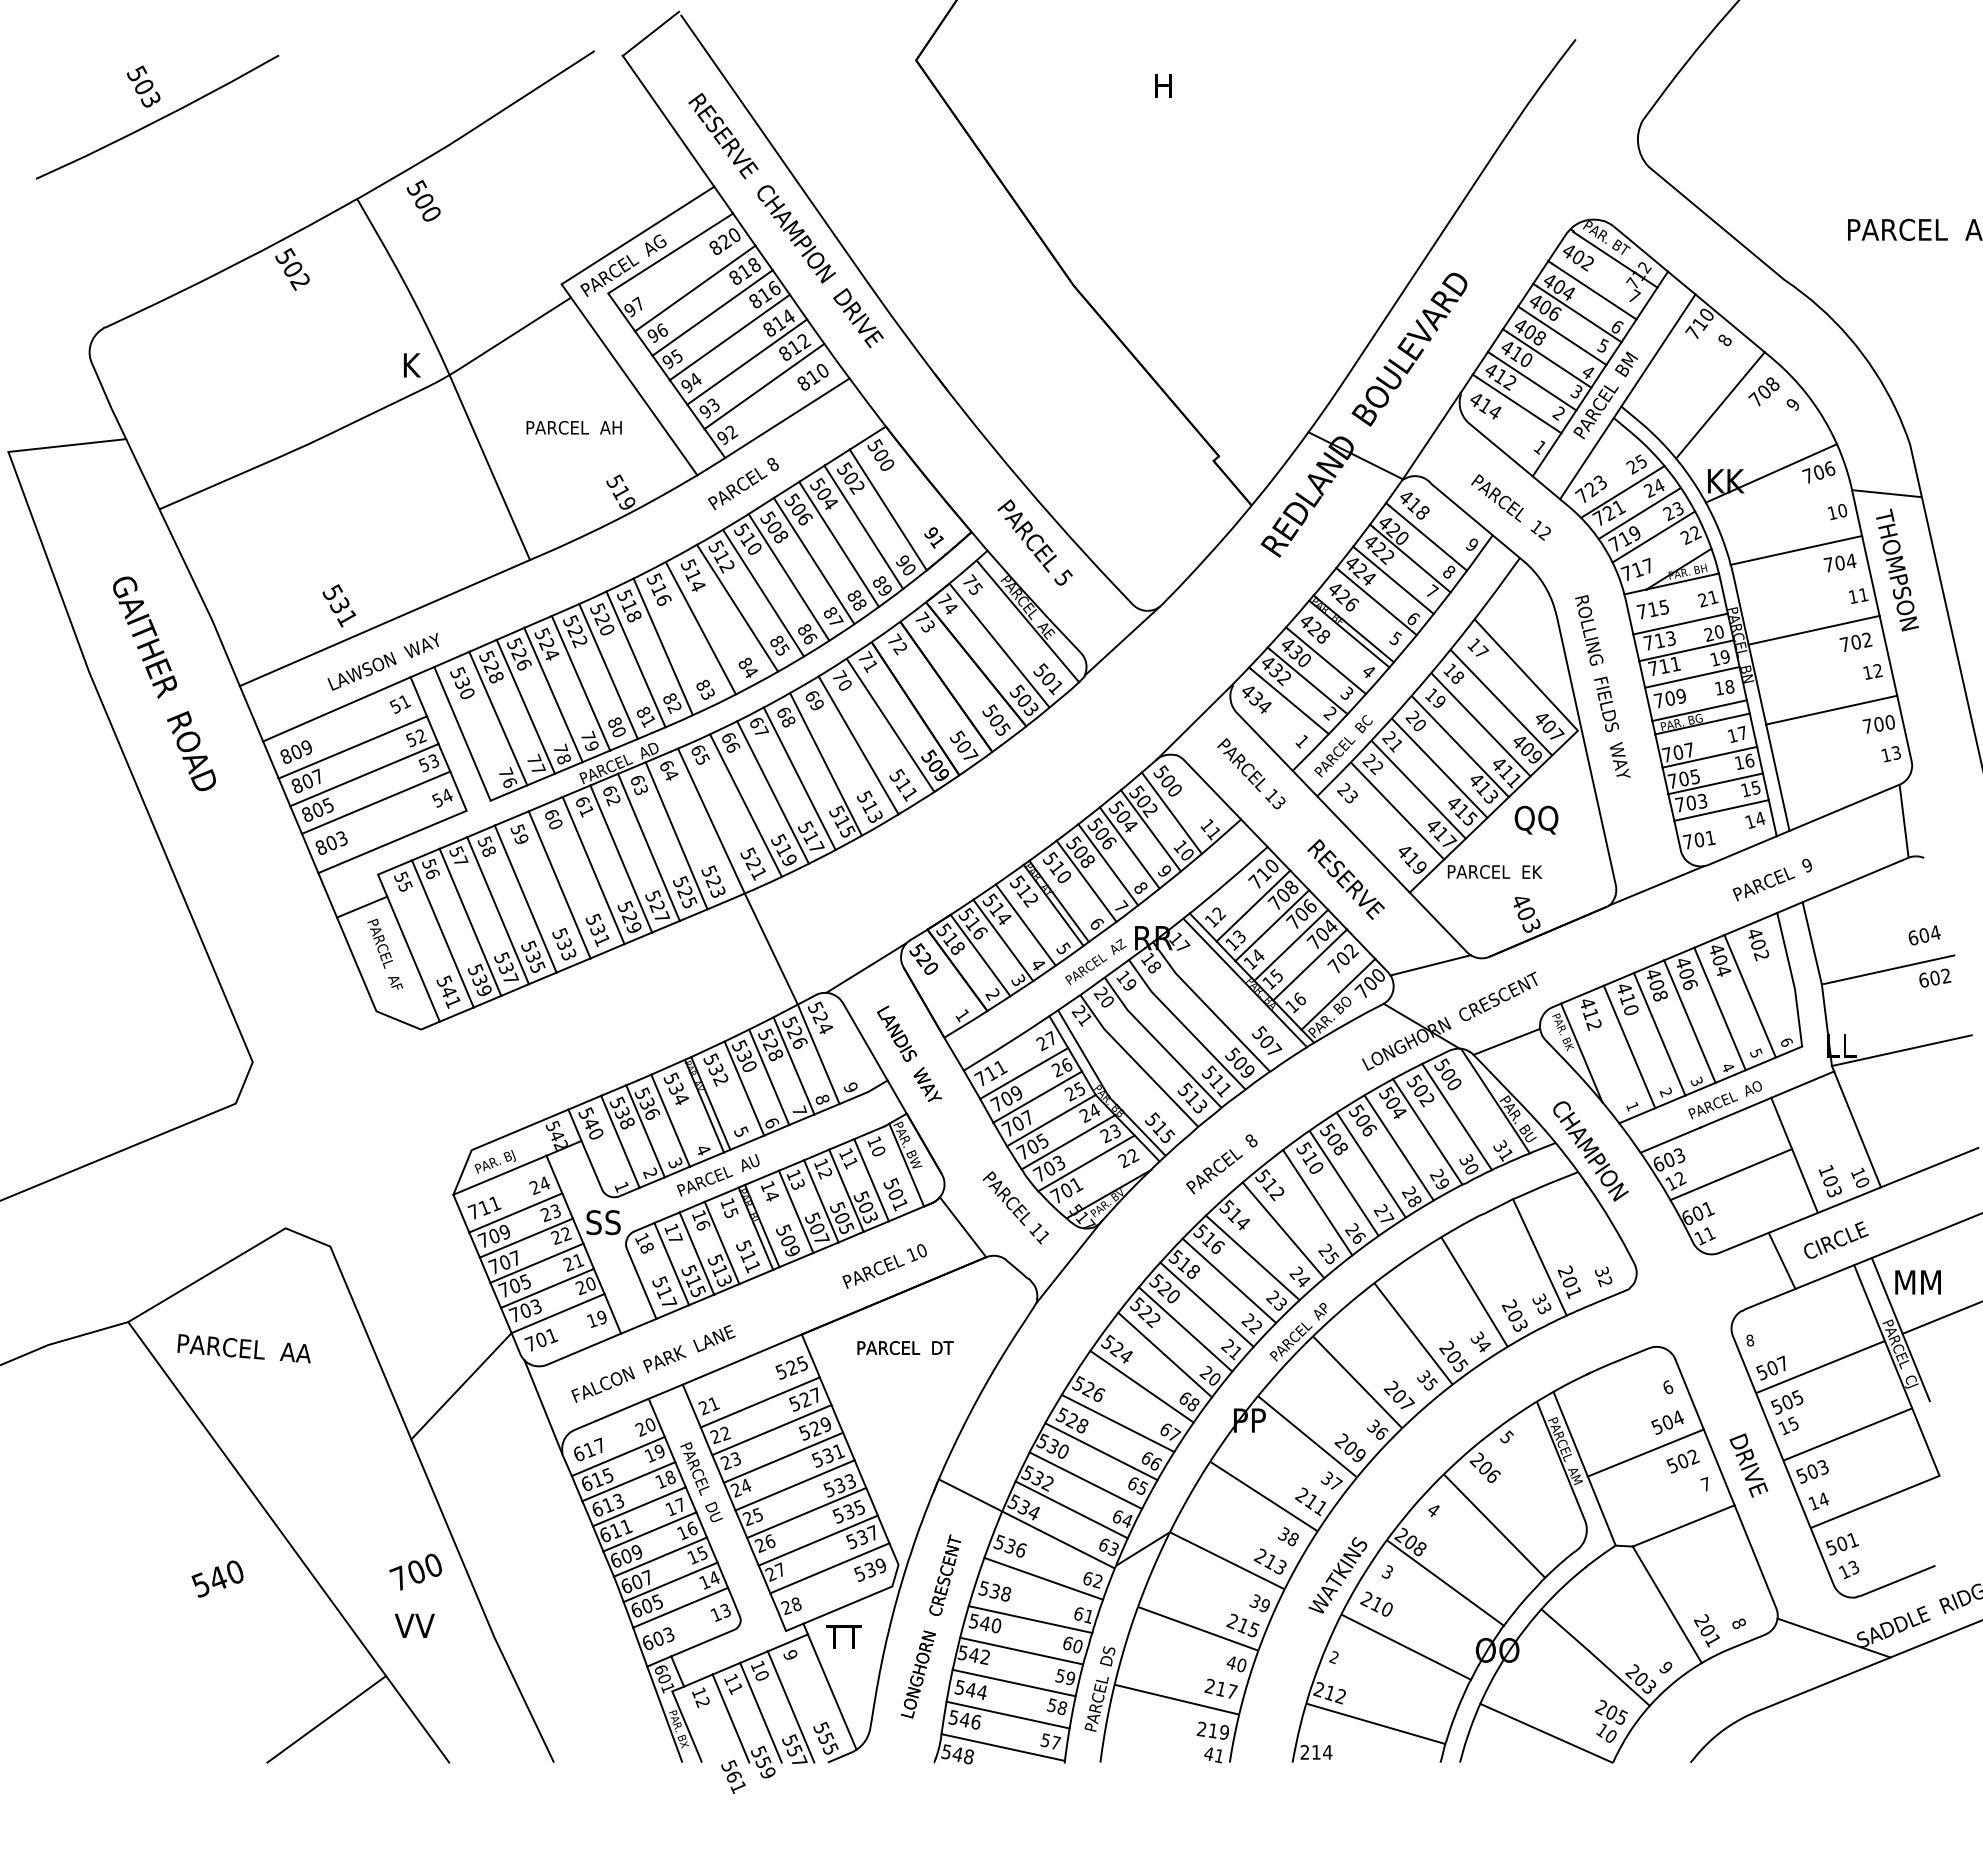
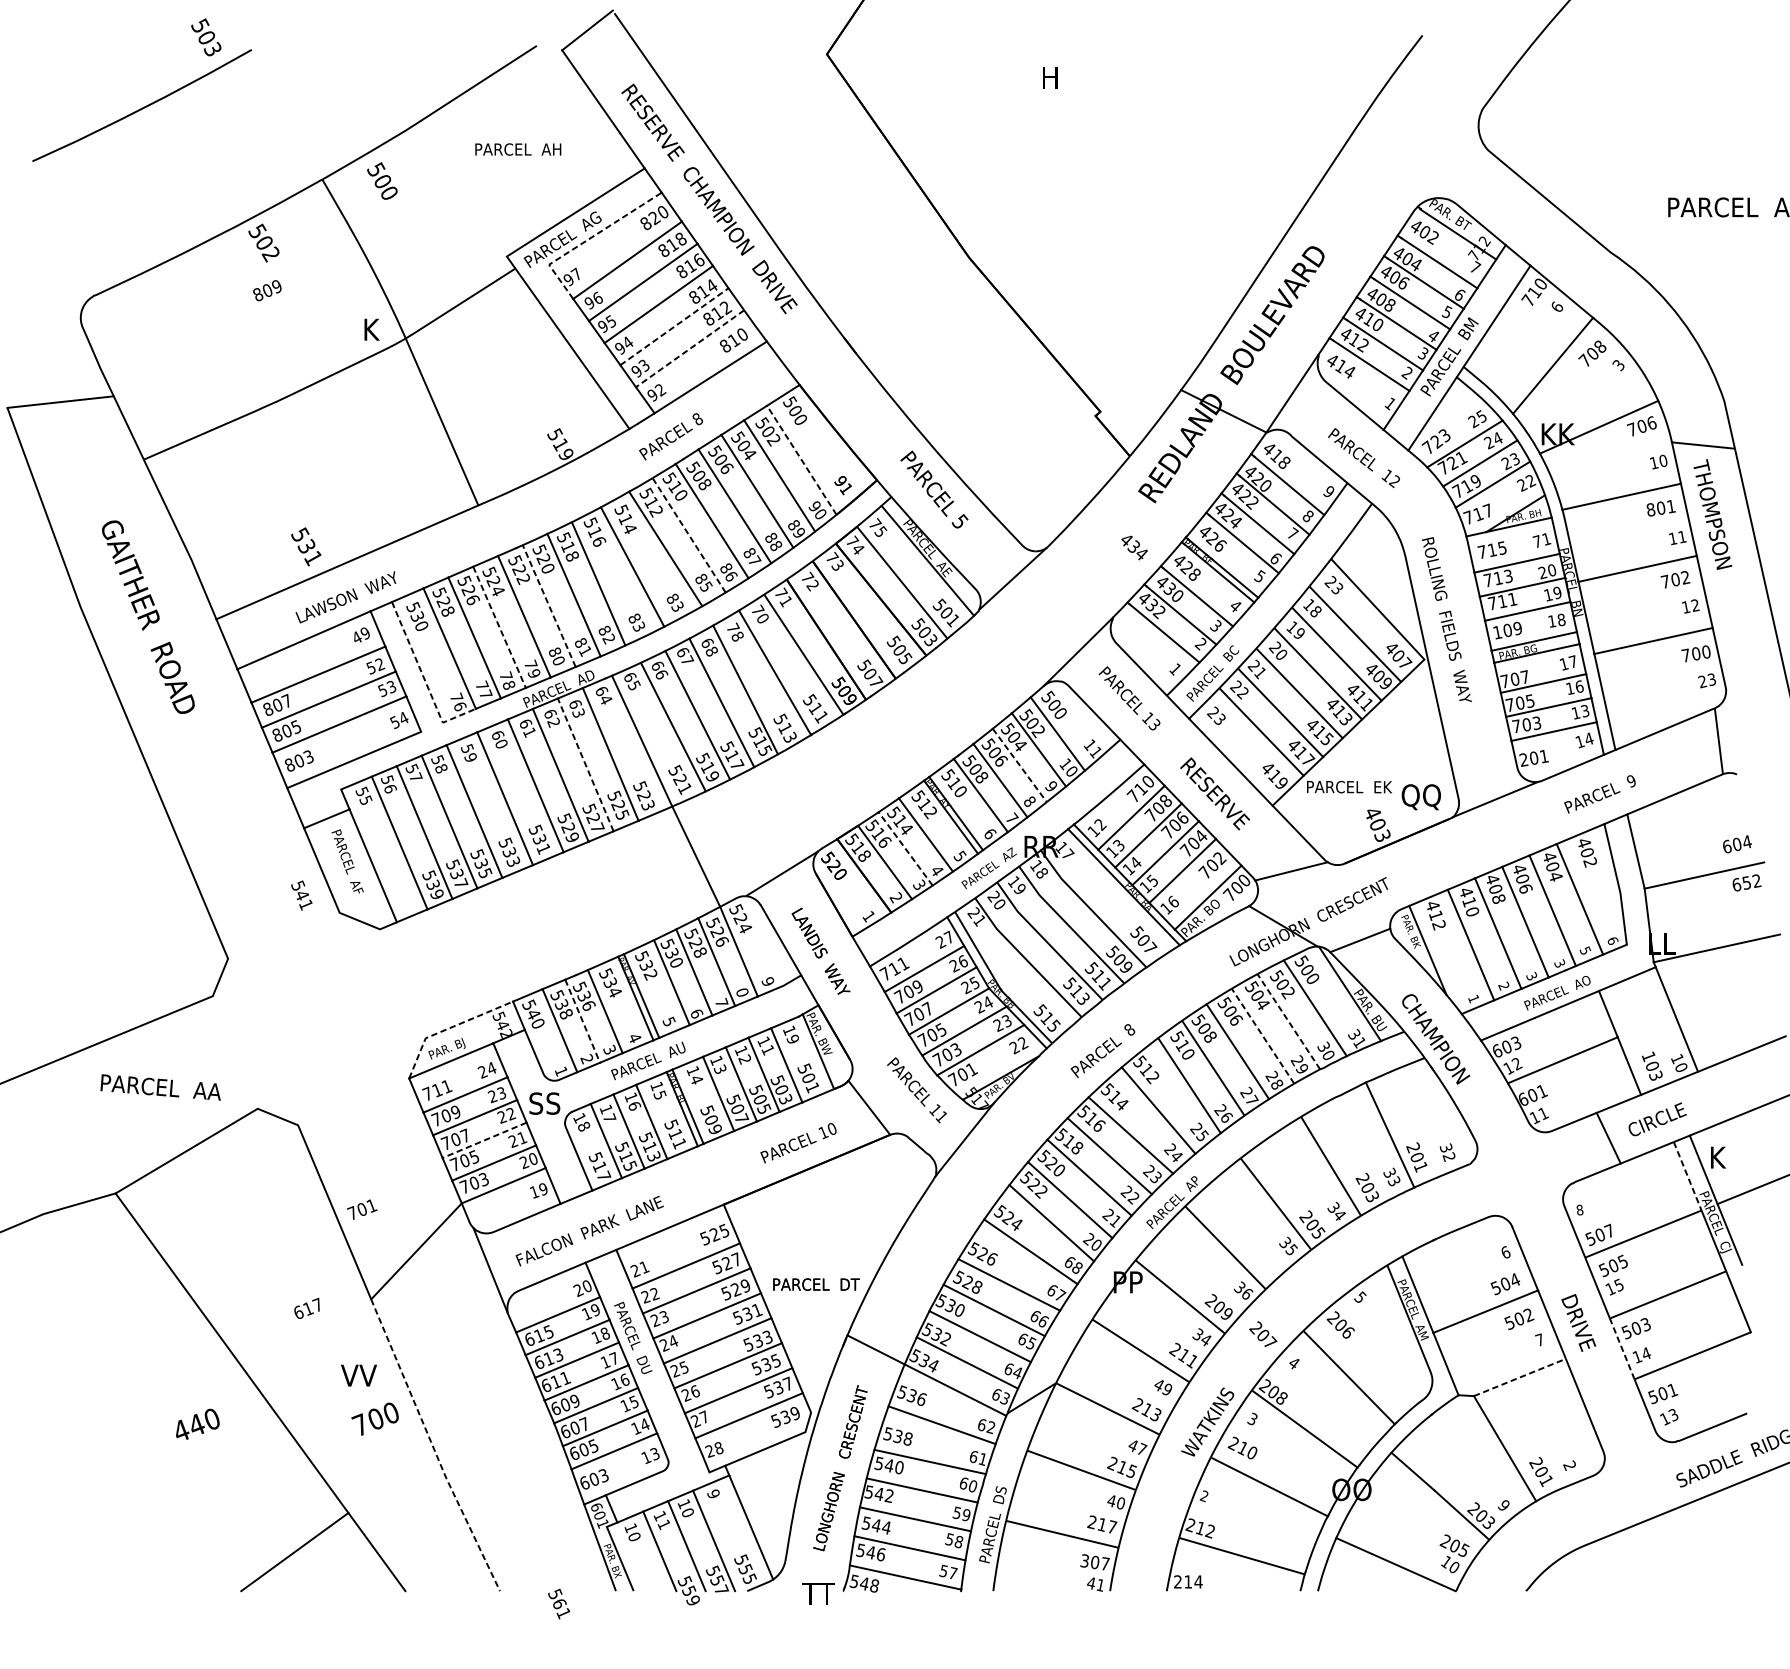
text: (143, 86) -> (206, 37), moved
line: (651, 266) -> (588, 240), solid -> dashed
text: (1723, 340) -> (1555, 307), 8 -> 6
line: (747, 362) -> (674, 327), solid -> dashed
line: (764, 386) -> (690, 348), solid -> dashed
text: (1792, 404) -> (1618, 365), 9 -> 3
text: (573, 427) -> (517, 149), moved
line: (888, 510) -> (802, 460), solid -> dashed
text: (1839, 562) -> (1660, 507), 704 -> 801
line: (763, 592) -> (689, 534), solid -> dashed
text: (1702, 599) -> (1536, 541), 21 -> 71
text: (1478, 648) -> (1334, 585), 17 -> 23
line: (608, 671) -> (549, 606), solid -> dashed
text: (750, 671) -> (677, 606), 84 -> 83
line: (553, 695) -> (499, 627), solid -> dashed
text: (814, 699) -> (735, 631), 69 -> 78
text: (1256, 699) -> (1134, 547), moved
text: (1658, 700) -> (1497, 632), 709 -> 109
text: (400, 704) -> (361, 635), 51 -> 49
text: (295, 751) -> (266, 290), moved
line: (470, 753) -> (424, 680), solid -> dashed
text: (1886, 755) -> (1703, 681), 13 -> 23
text: (1755, 786) -> (1584, 709), 15 -> 13
text: (1536, 819) -> (1421, 796), moved
text: (1688, 841) -> (1524, 759), 701 -> 201
line: (648, 847) -> (585, 764), solid -> dashed
line: (1130, 848) -> (1020, 765), solid -> dashed
line: (1003, 940) -> (905, 848), solid -> dashed
text: (1934, 977) -> (1746, 882), 602 -> 652
text: (448, 991) -> (301, 894), moved
text: (1727, 1066) -> (1559, 962), 4 -> 3
text: (822, 1099) -> (742, 992), 8 -> 0
line: (645, 1131) -> (582, 1021), solid -> dashed
line: (1427, 1131) -> (1288, 1021), solid -> dashed
line: (497, 1139) -> (449, 1028), solid -> dashed
line: (1399, 1147) -> (1263, 1035), solid -> dashed
text: (877, 1151) -> (792, 1039), 10 -> 19
line: (536, 1263) -> (484, 1140), solid -> dashed
text: (1919, 1282) -> (1732, 1157), MM -> K
line: (1869, 1303) -> (1687, 1176), solid -> dashed
text: (541, 1339) -> (362, 1209), moved
text: (905, 1347) -> (816, 1284), moved
text: (243, 1348) -> (160, 1087), moved
text: (1398, 1394) -> (1262, 1333), moved
text: (588, 1449) -> (307, 1308), moved
text: (1336, 1484) -> (1206, 1340), 37 -> 34
line: (1796, 1493) -> (1621, 1348), solid -> dashed
line: (1683, 1525) -> (1519, 1377), solid -> dashed
text: (1287, 1536) -> (1162, 1387), 38 -> 49
text: (200, 1584) -> (180, 1430), 540 -> 440
line: (480, 1603) -> (433, 1447), solid -> dashed
text: (1260, 1603) -> (1137, 1447), 39 -> 47
text: (1738, 1623) -> (1569, 1465), 8 -> 2
text: (414, 1625) -> (358, 1375), moved
text: (843, 1636) -> (818, 1592), moved
line: (1833, 1637) -> (1655, 1478), removed
text: (701, 1702) -> (633, 1536), 12 -> 10
text: (1212, 1730) -> (1094, 1562), 219 -> 307
text: (733, 1776) -> (559, 1603), moved

